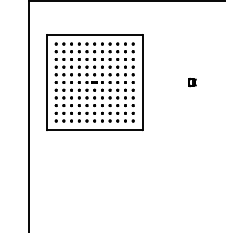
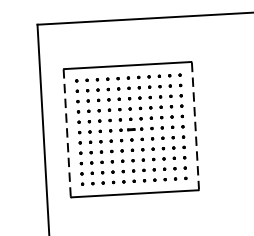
line: (46, 82) -> (66, 133), solid -> dashed
line: (142, 83) -> (195, 127), solid -> dashed

